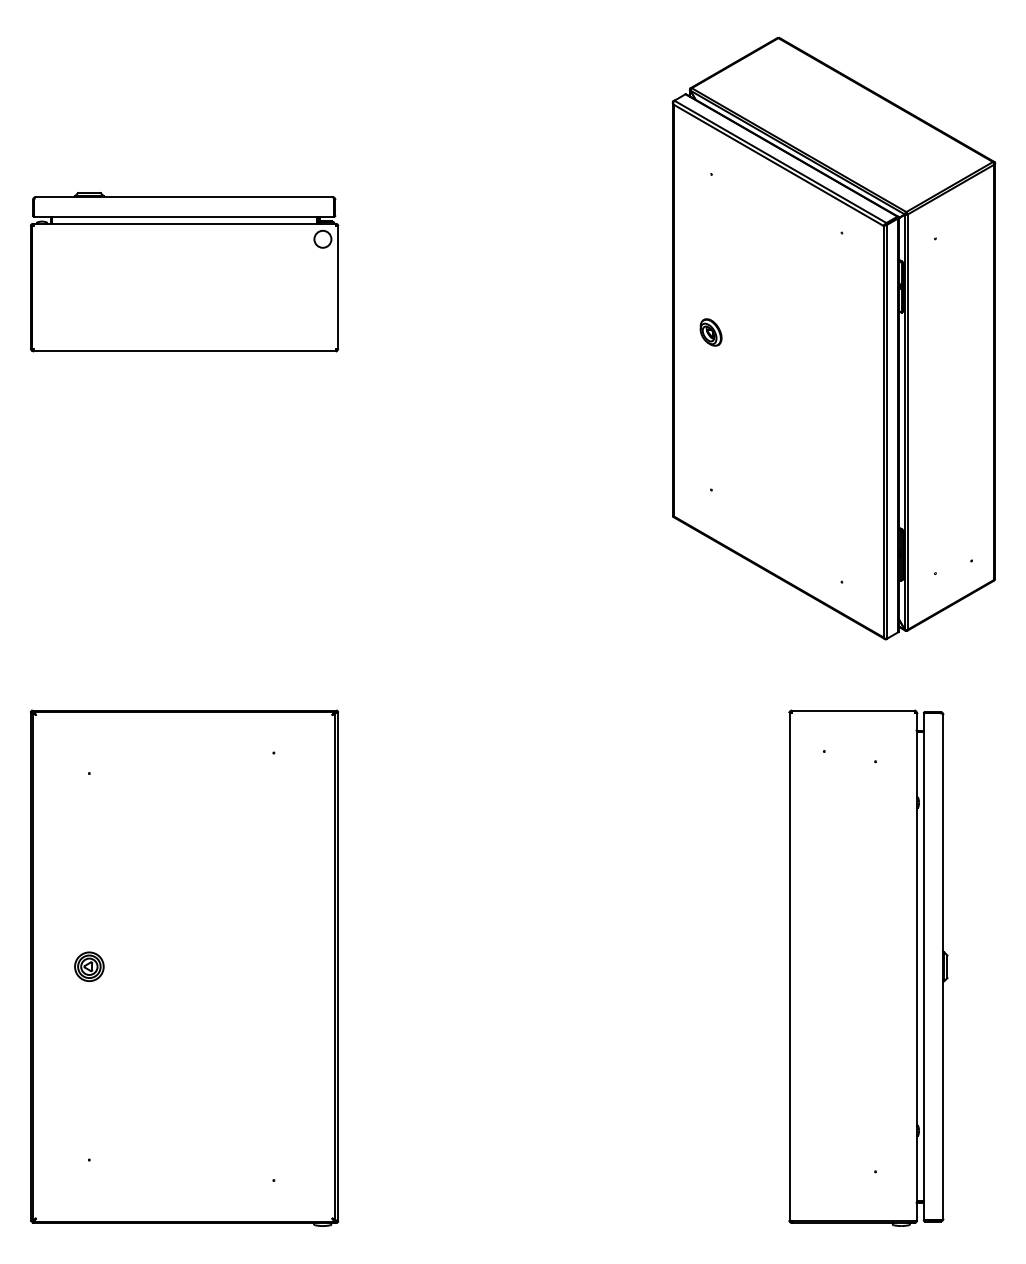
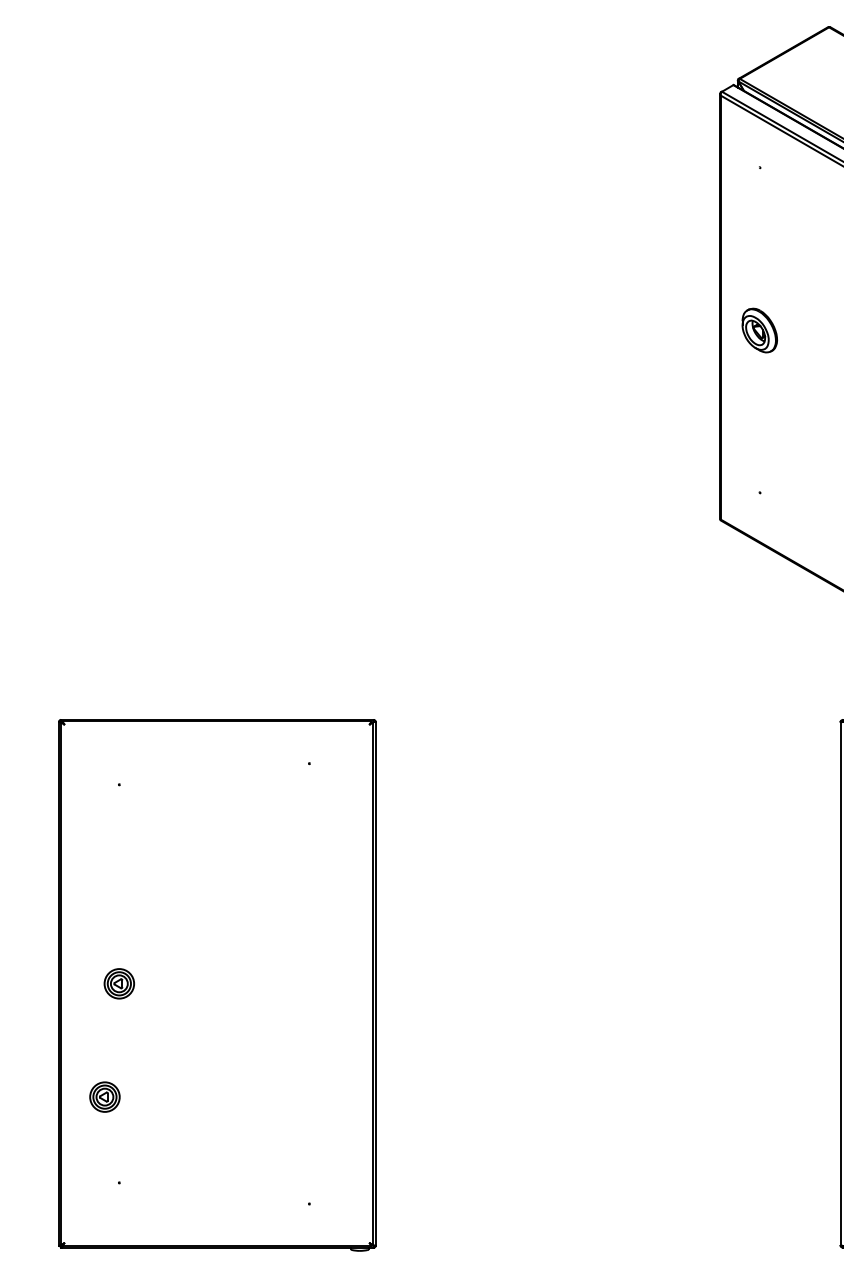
part: (184, 272) -> (217, 268), removed
part: (710, 332) -> (759, 330), size x1.6
part: (75, 1076) -> (105, 1096), added

